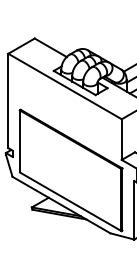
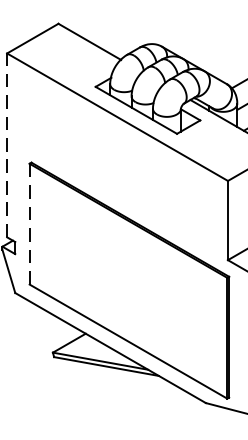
line: (8, 100) -> (7, 144), solid -> dashed
line: (19, 140) -> (28, 222), solid -> dashed

